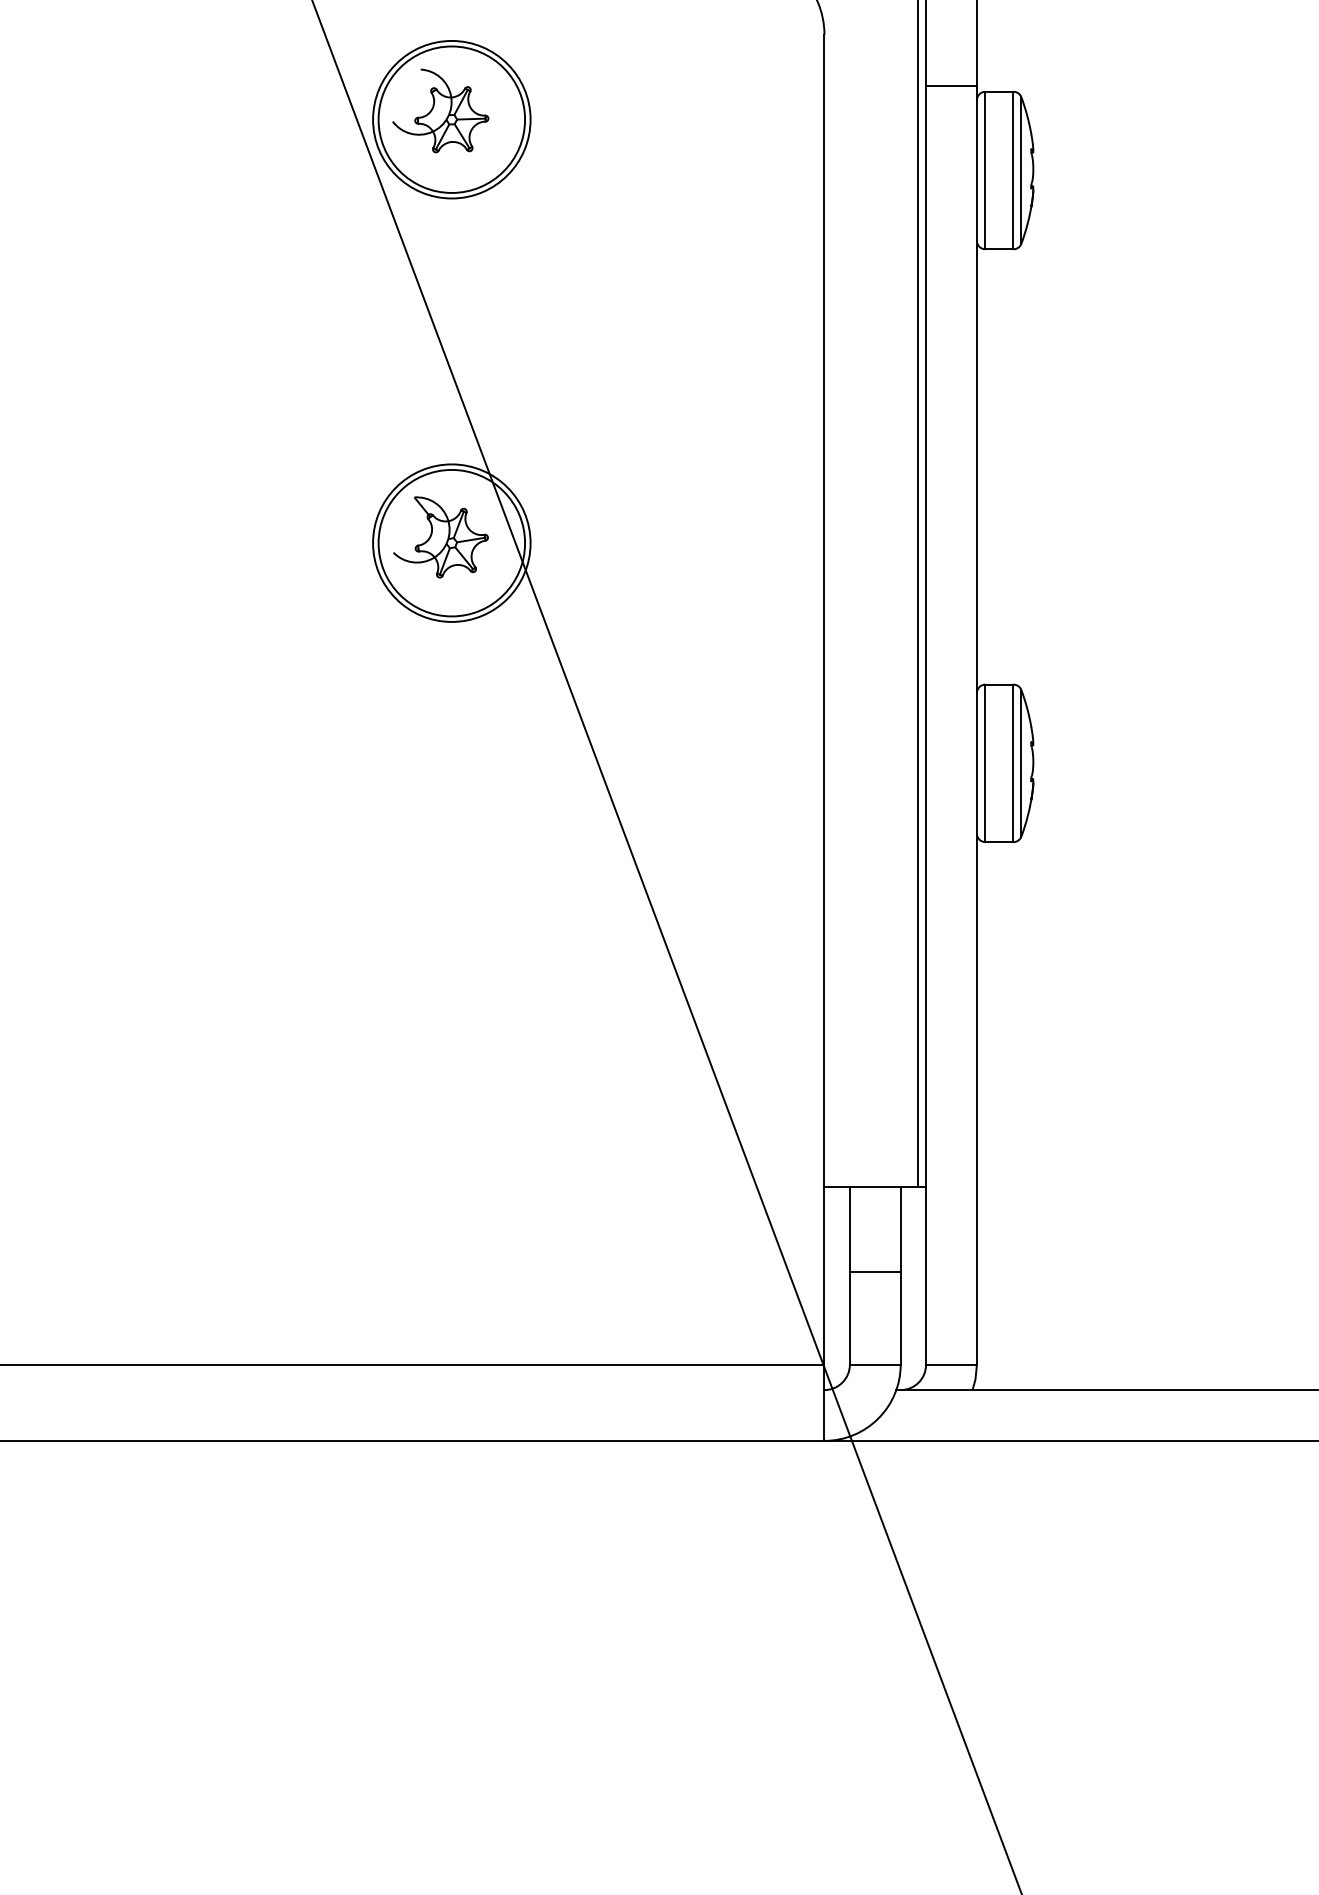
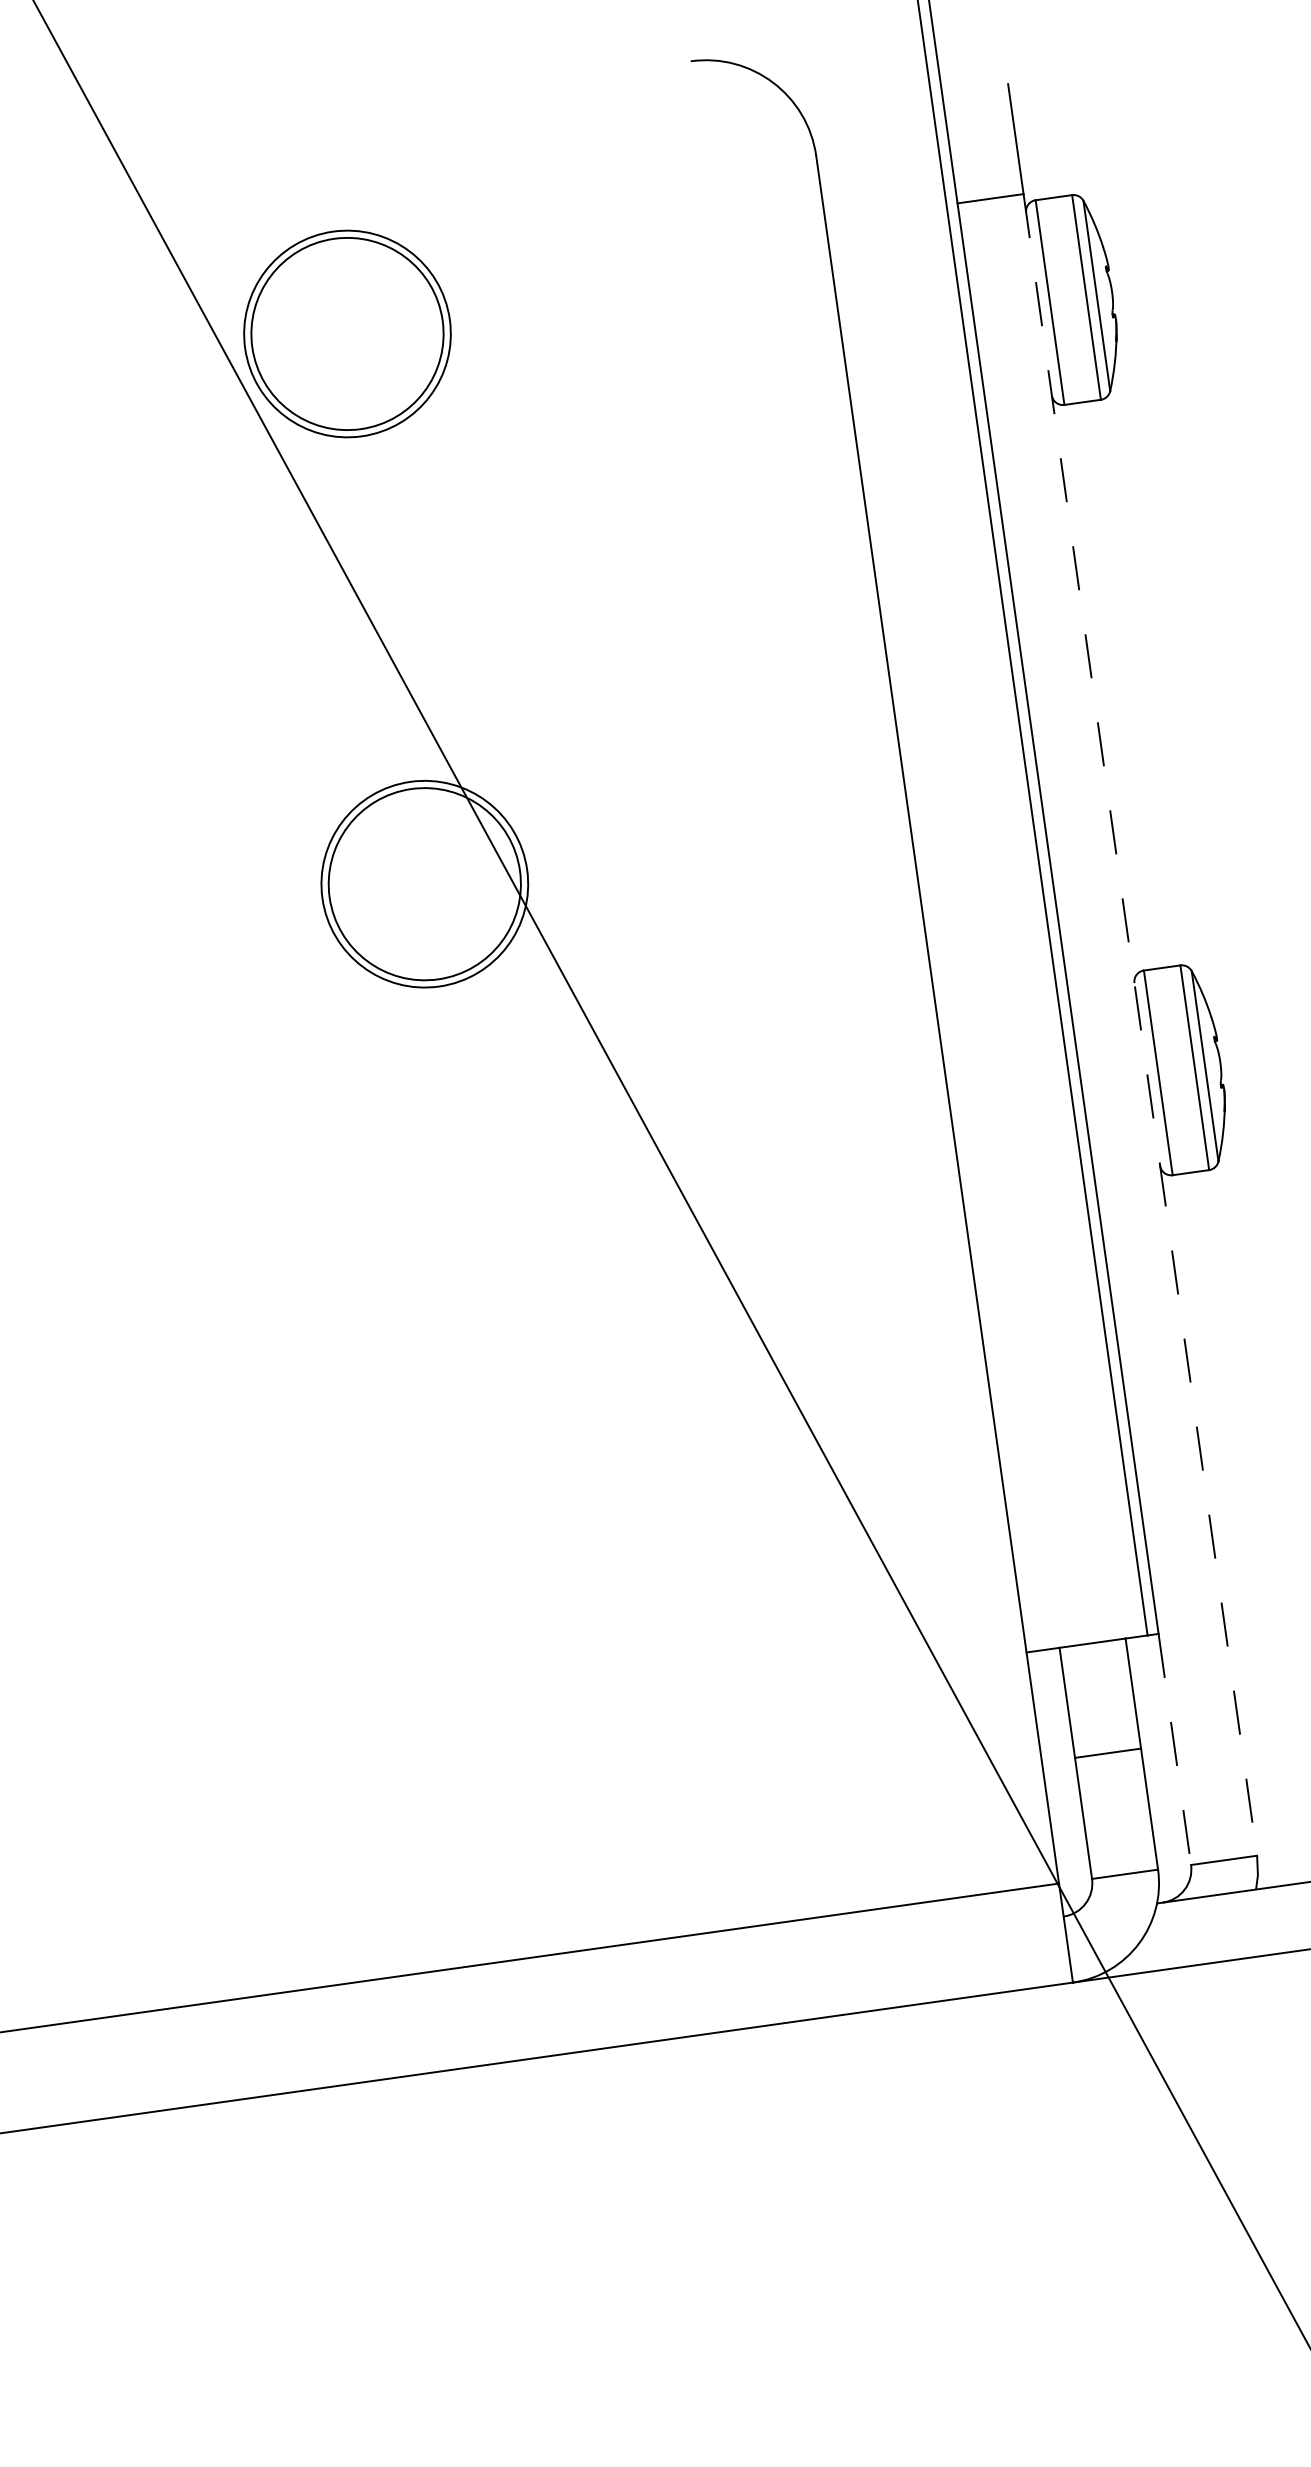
part: (440, 110) -> (331, 324), removed
part: (440, 537) -> (409, 878), removed
line: (976, 725) -> (1139, 1025), solid -> dashed
line: (926, 1275) -> (1175, 1749), solid -> dashed

